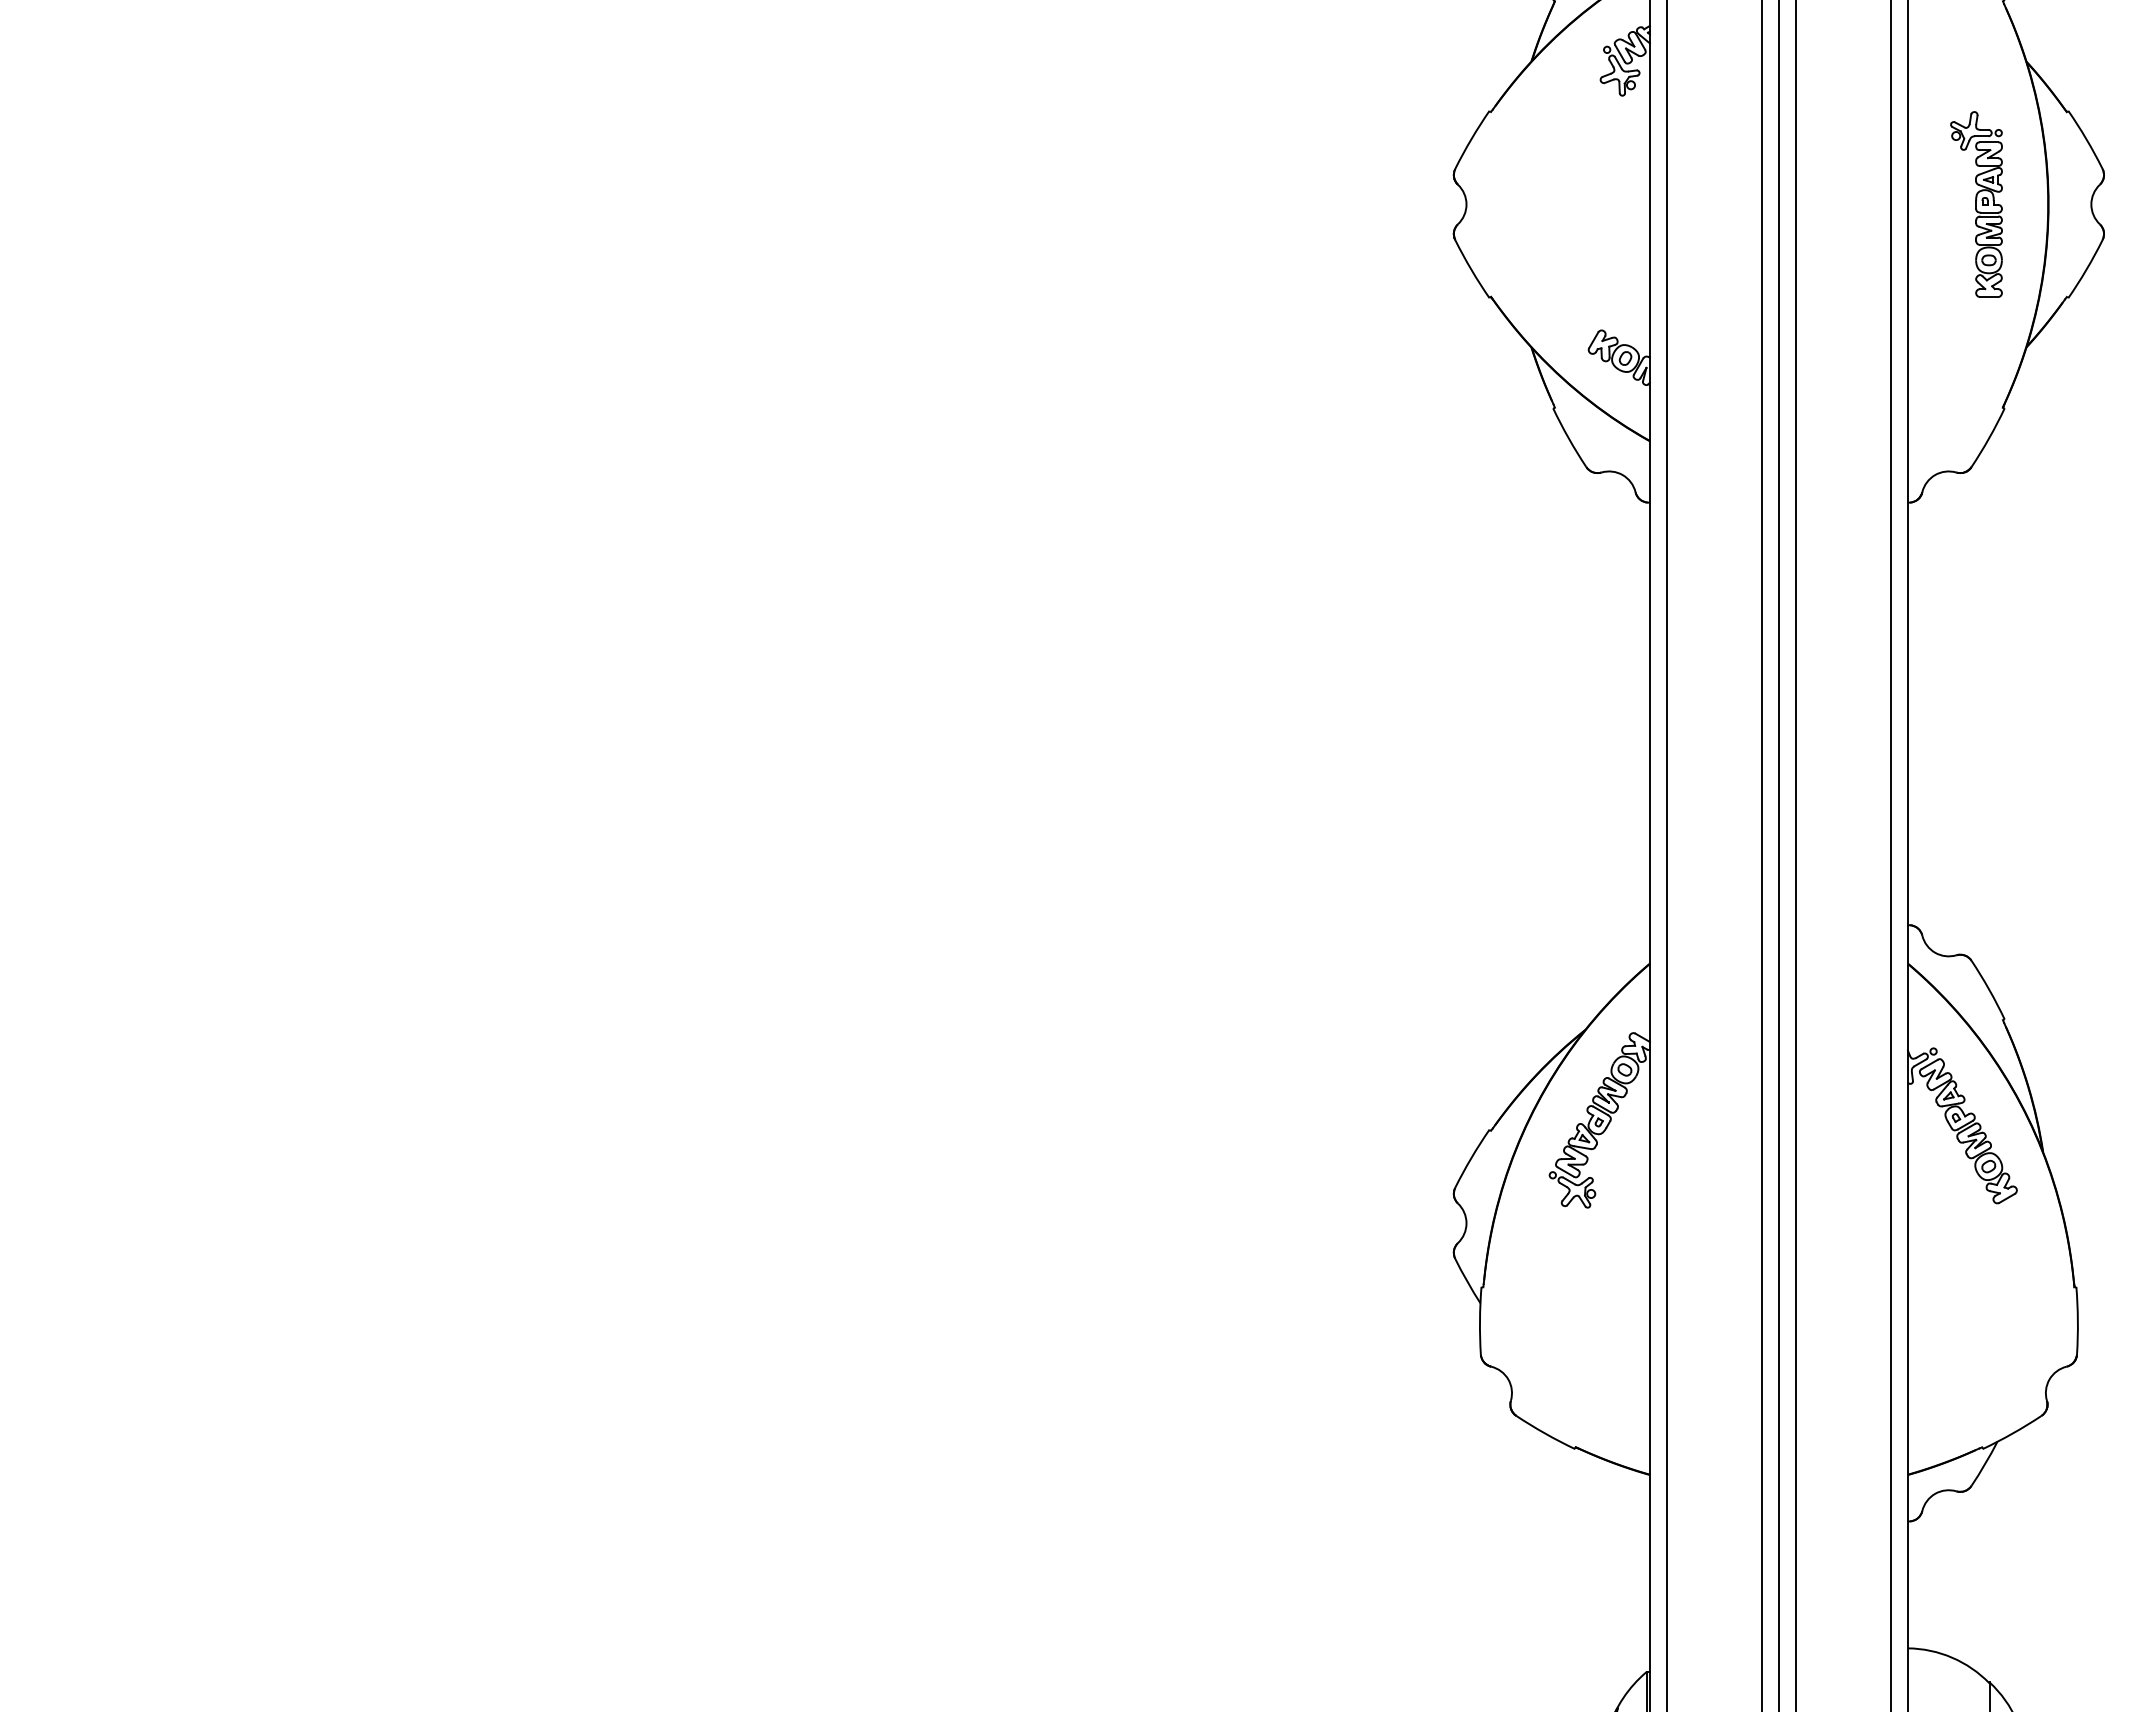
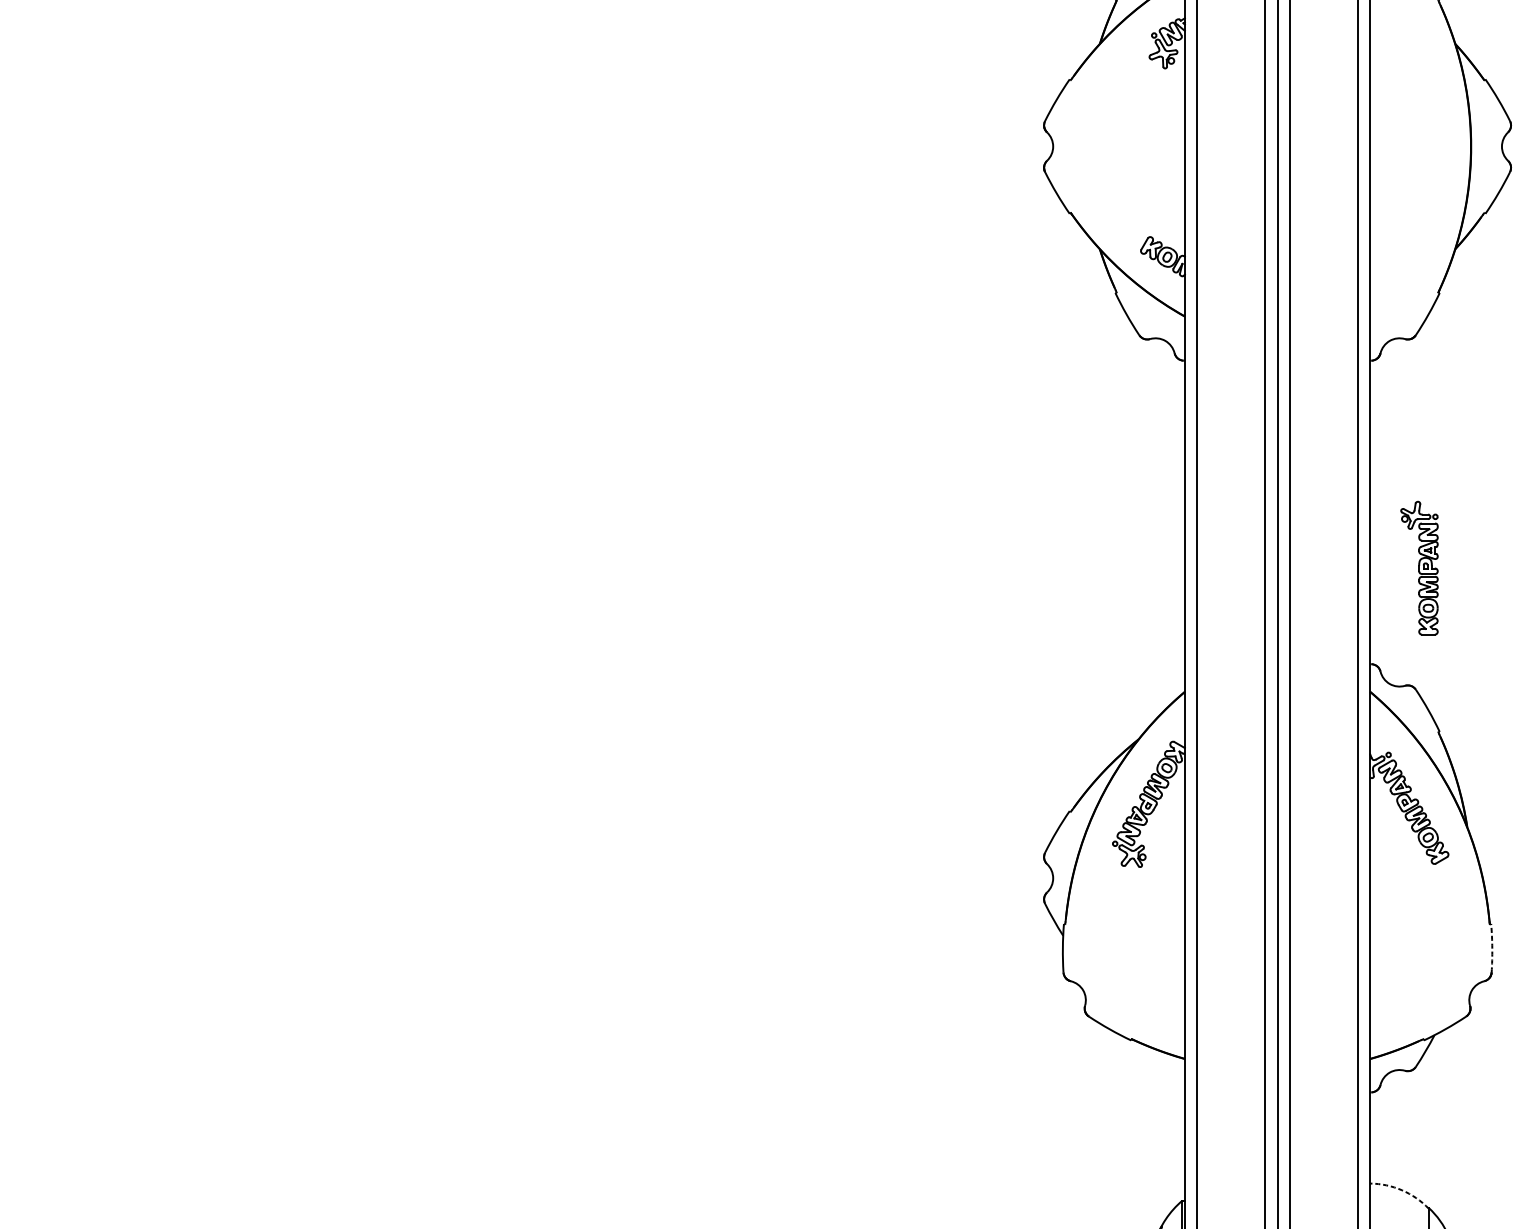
part: (1976, 204) -> (1419, 568), moved
arc: (2077, 1320) -> (1492, 948), solid -> dashed
arc: (1952, 1657) -> (1402, 1190), solid -> dashed

